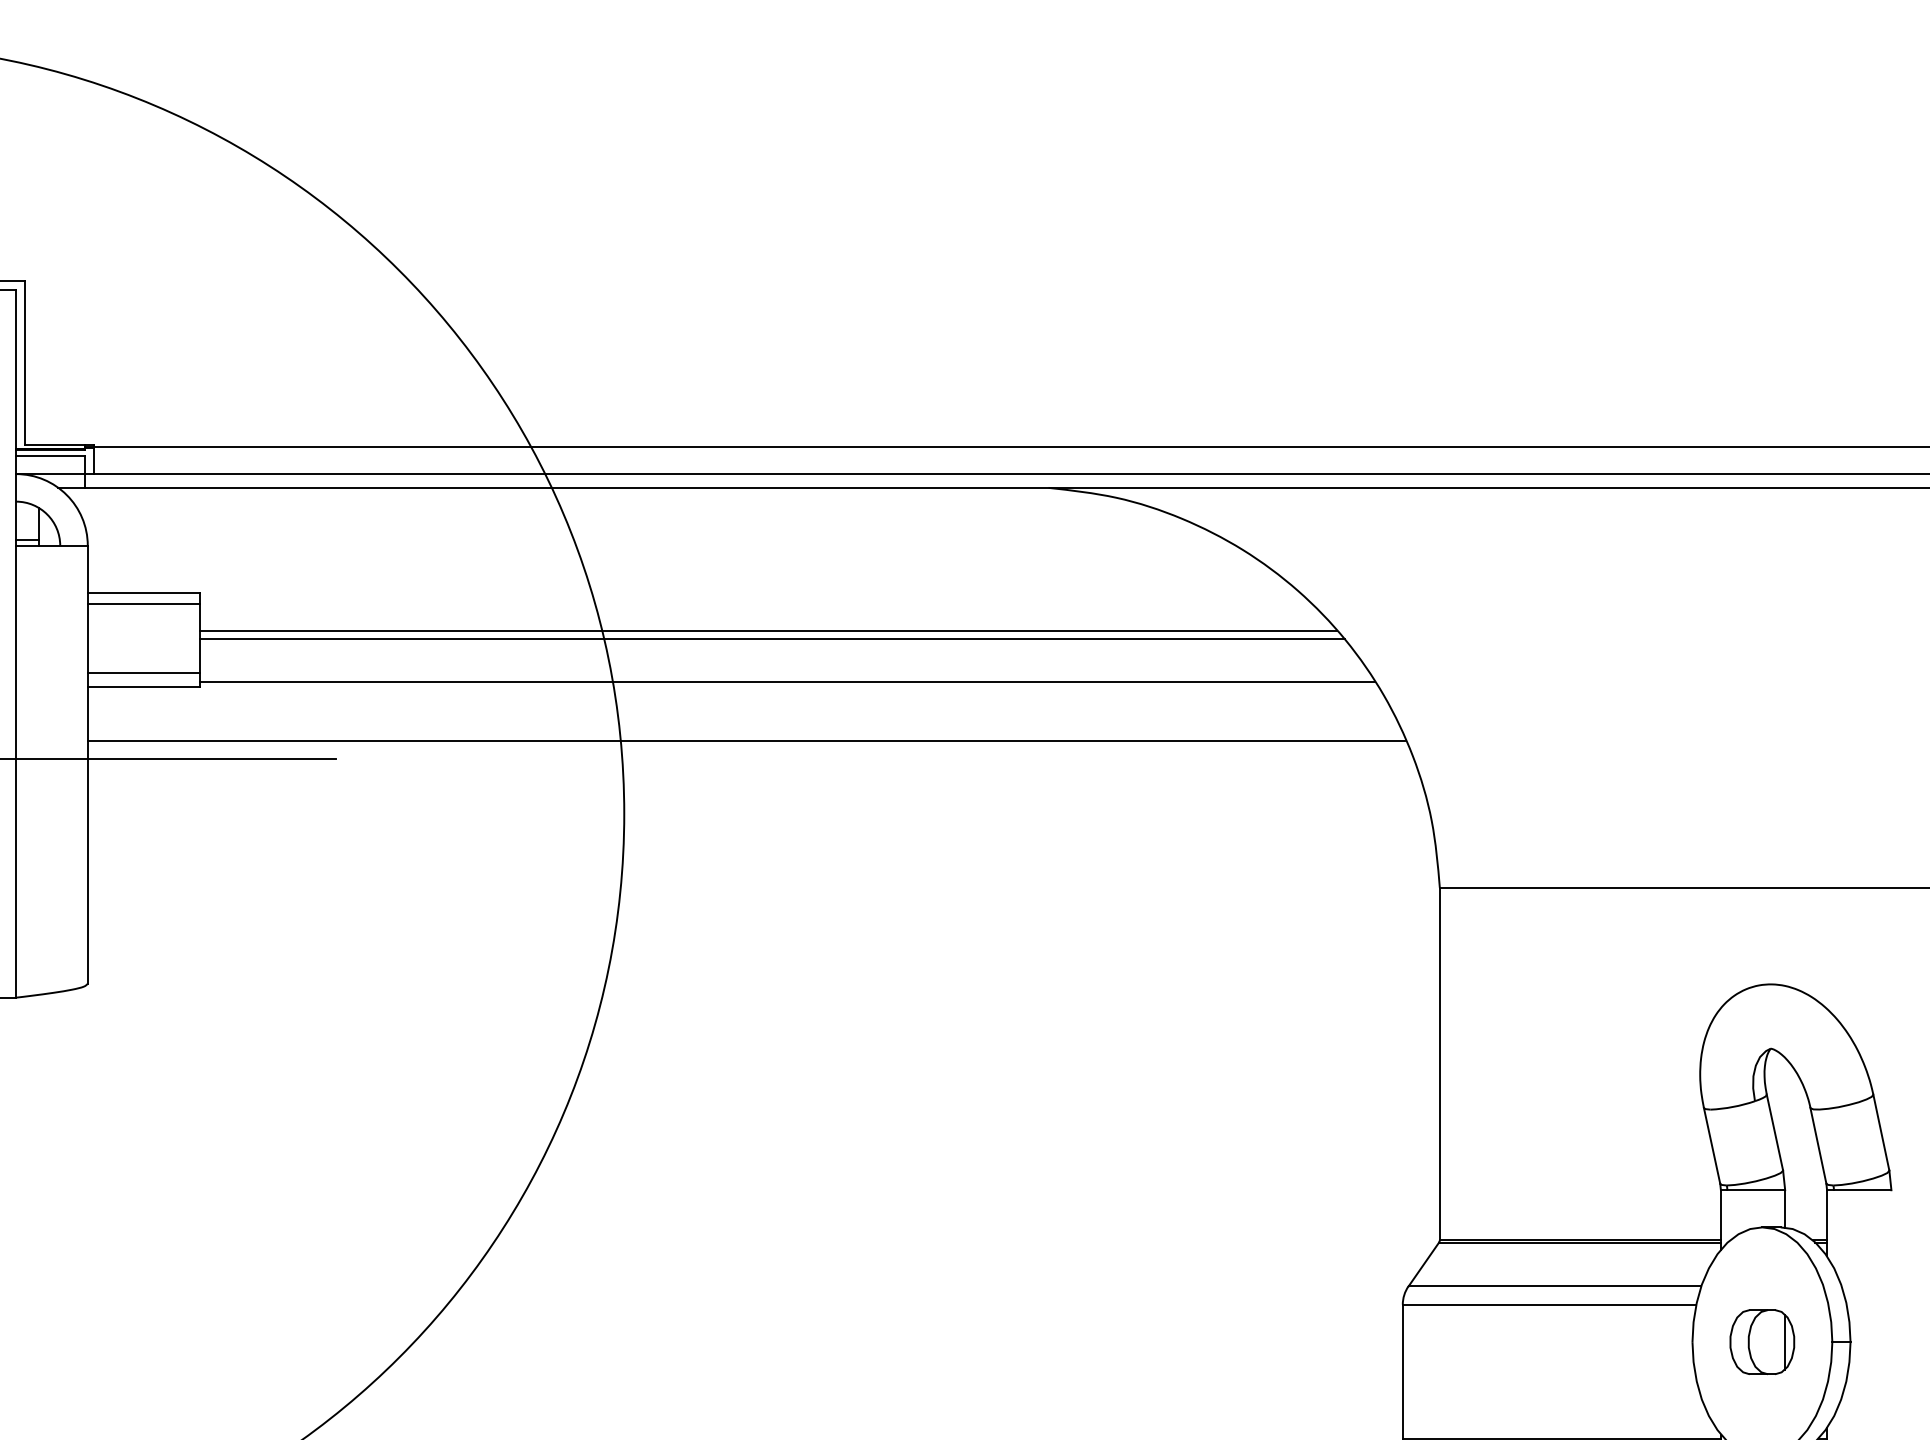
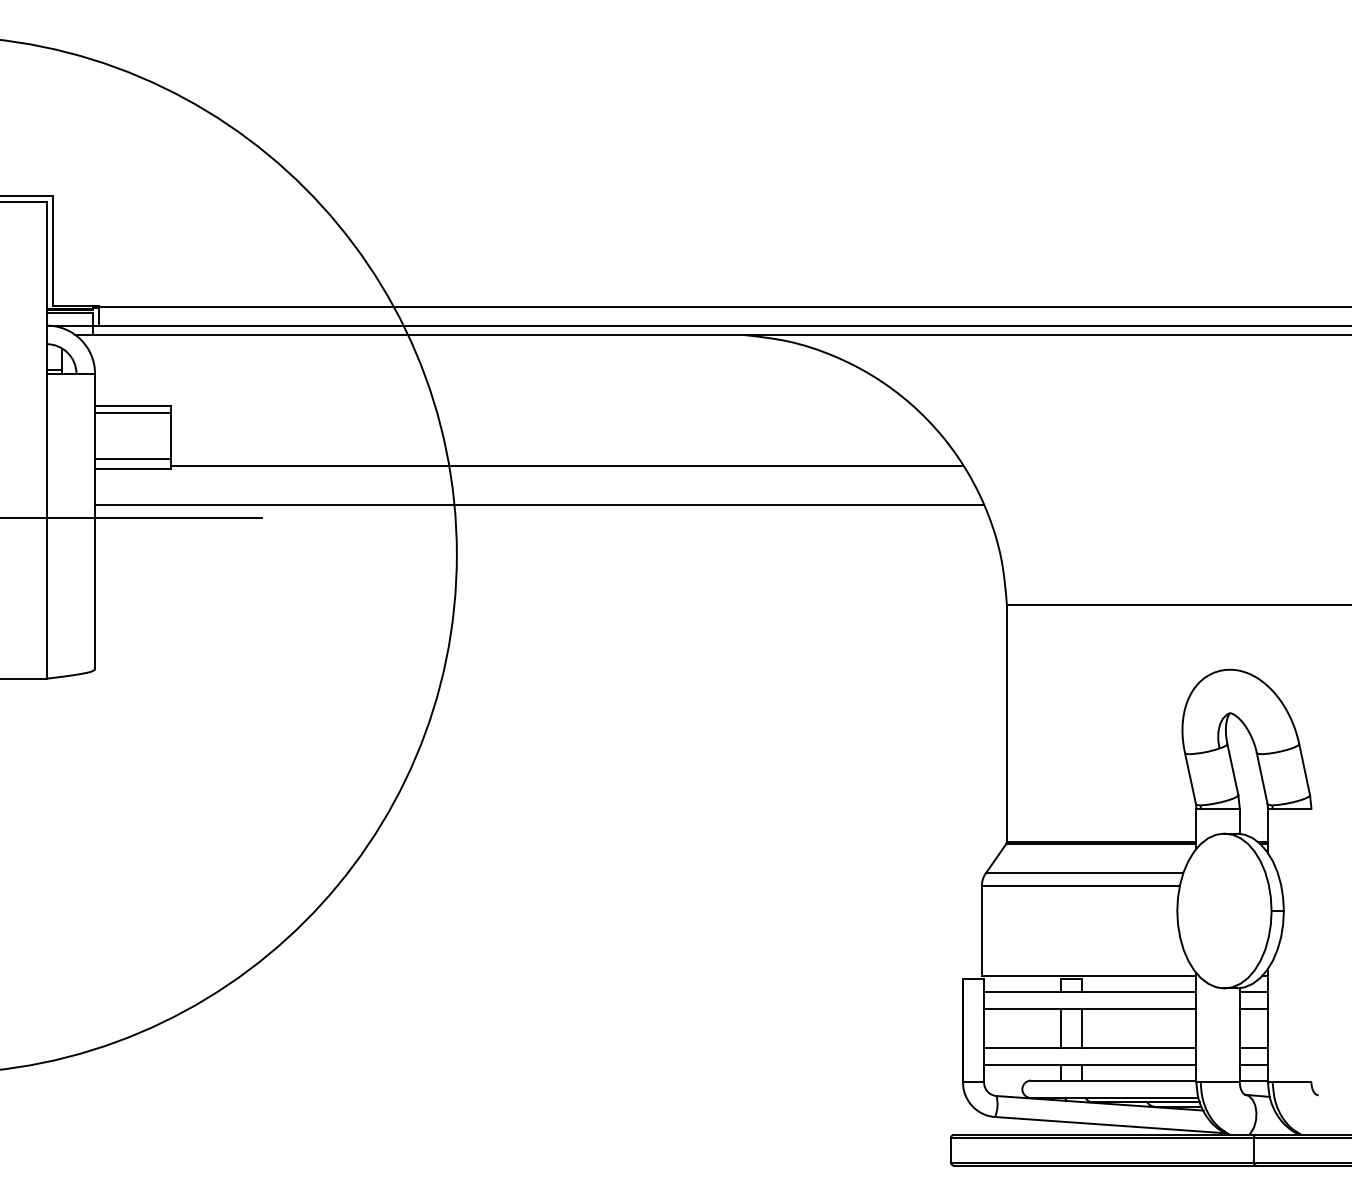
line: (767, 631) -> (553, 431), removed
line: (771, 640) -> (556, 437), removed
part: (1762, 1341) -> (1224, 910), removed

